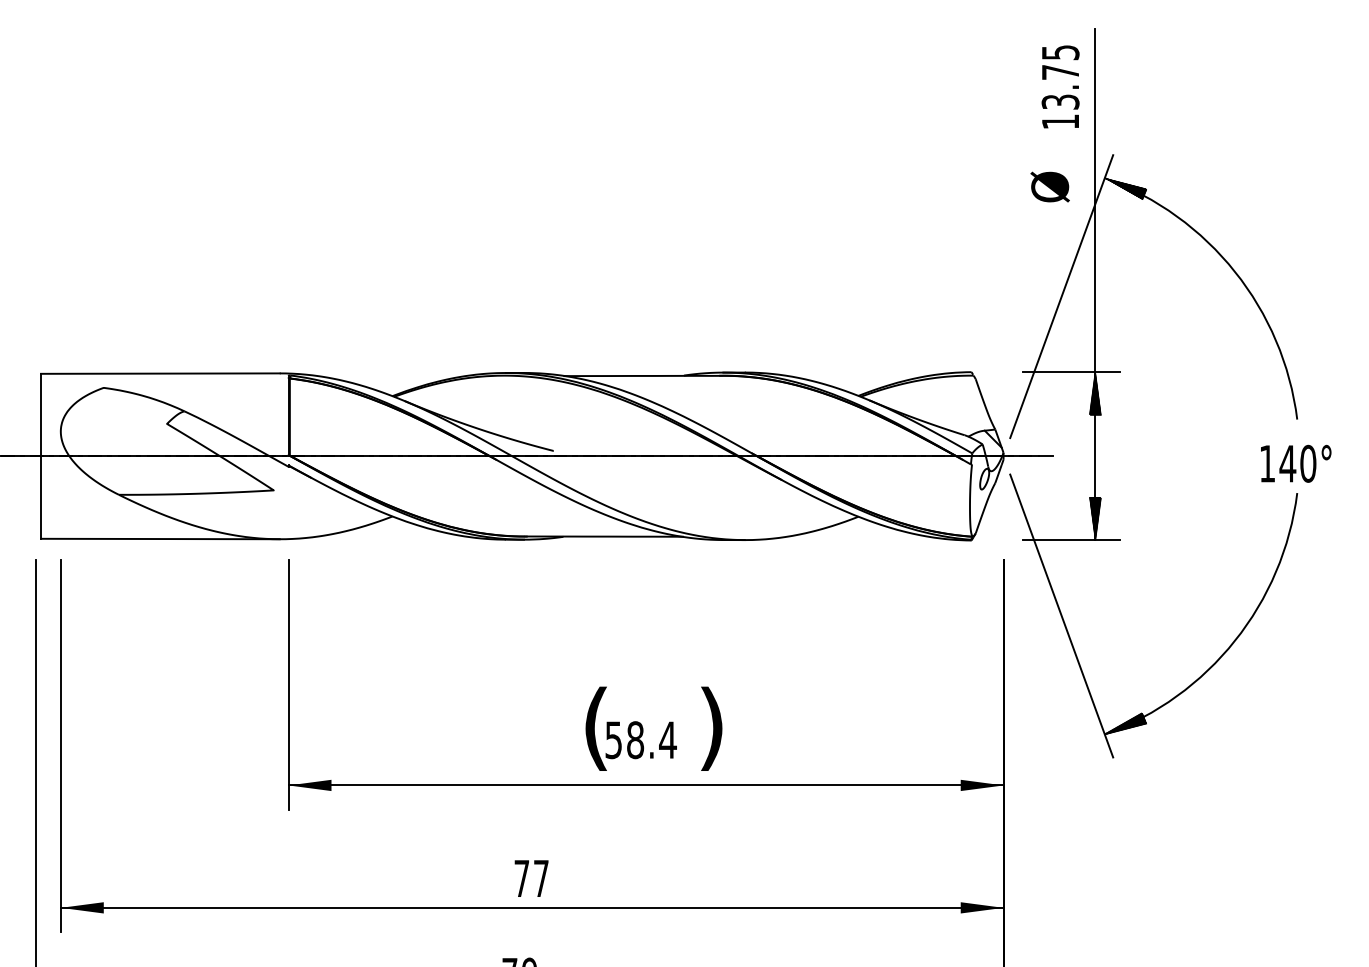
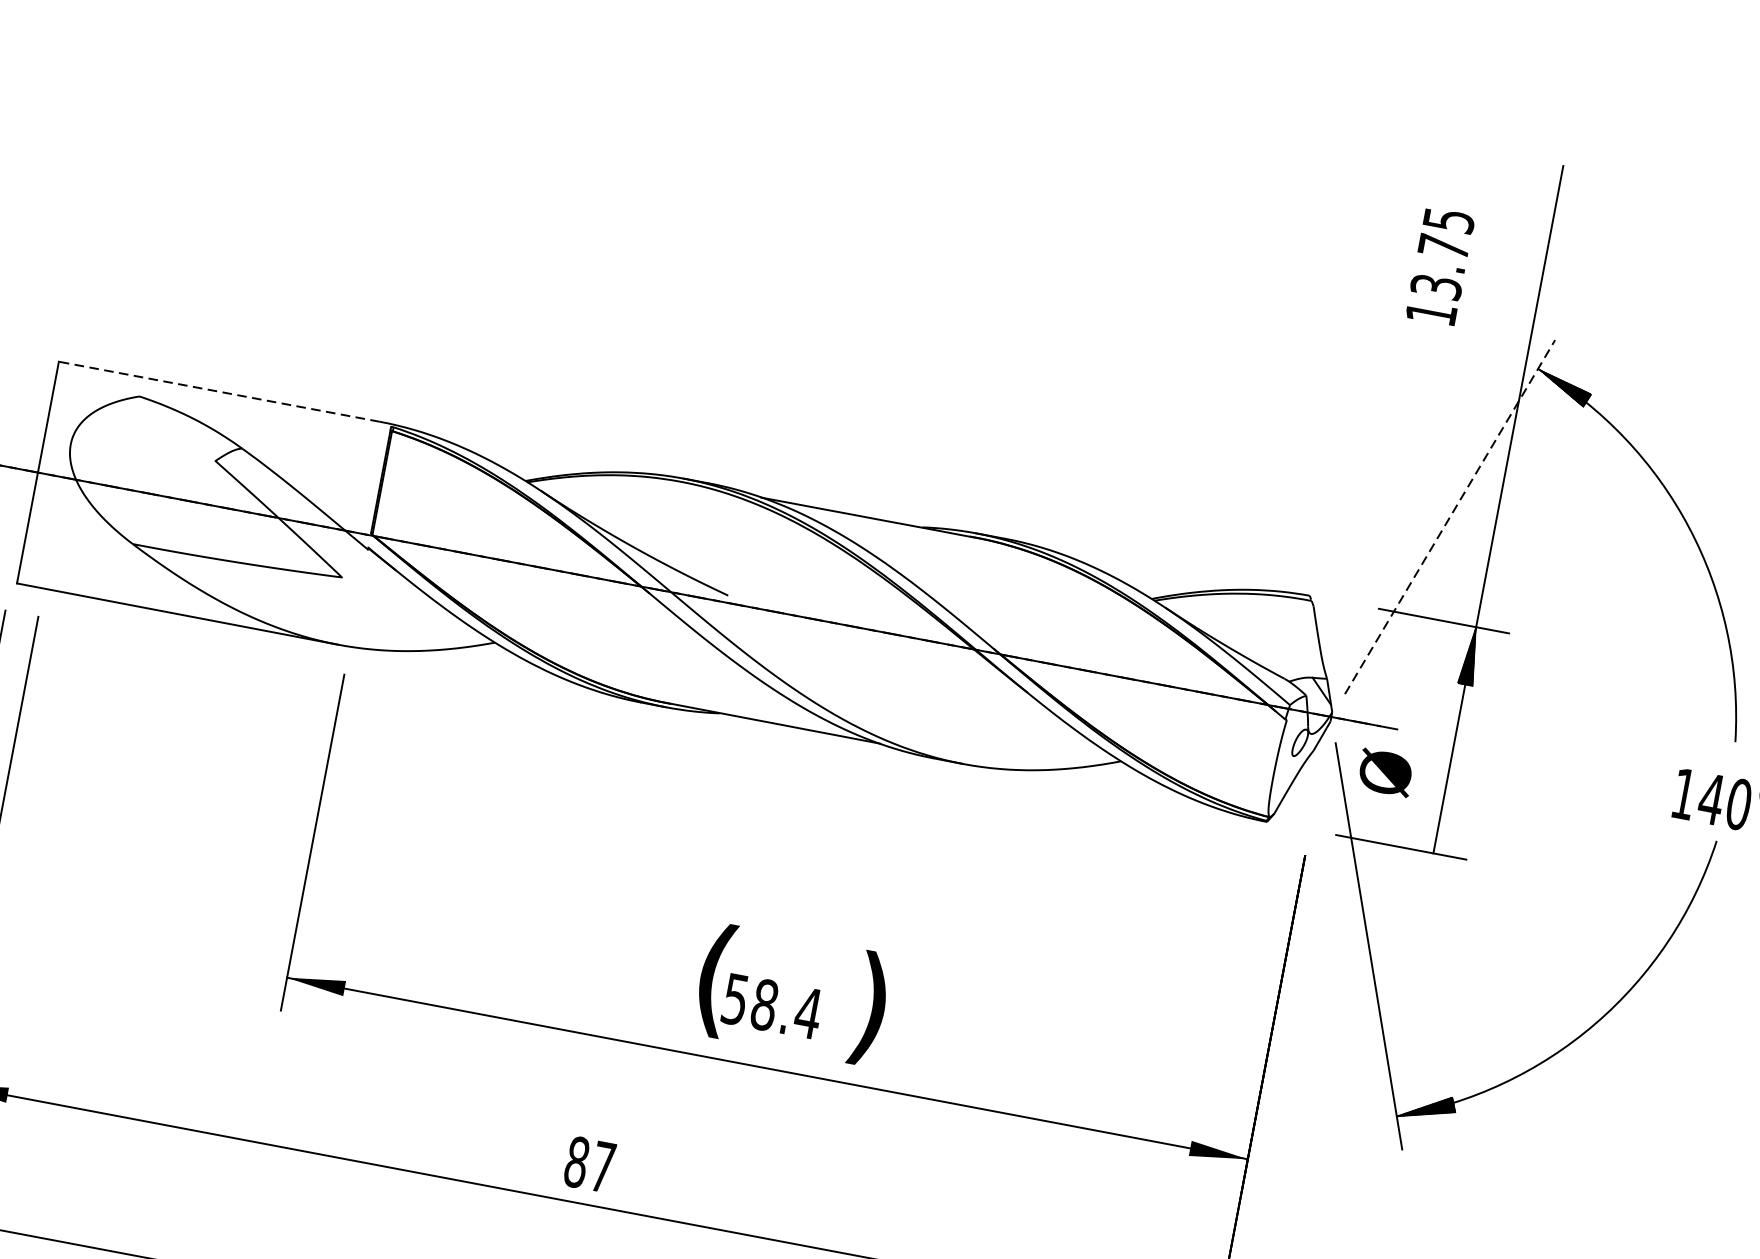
text: (1060, 86) -> (1440, 265), moved
text: (1049, 186) -> (1384, 771), moved
line: (1061, 296) -> (1449, 516), solid -> dashed
line: (159, 373) -> (218, 391), solid -> dashed
hatch: (1095, 518) -> (1439, 823), removed
text: (521, 878) -> (576, 1161), 77 -> 87

